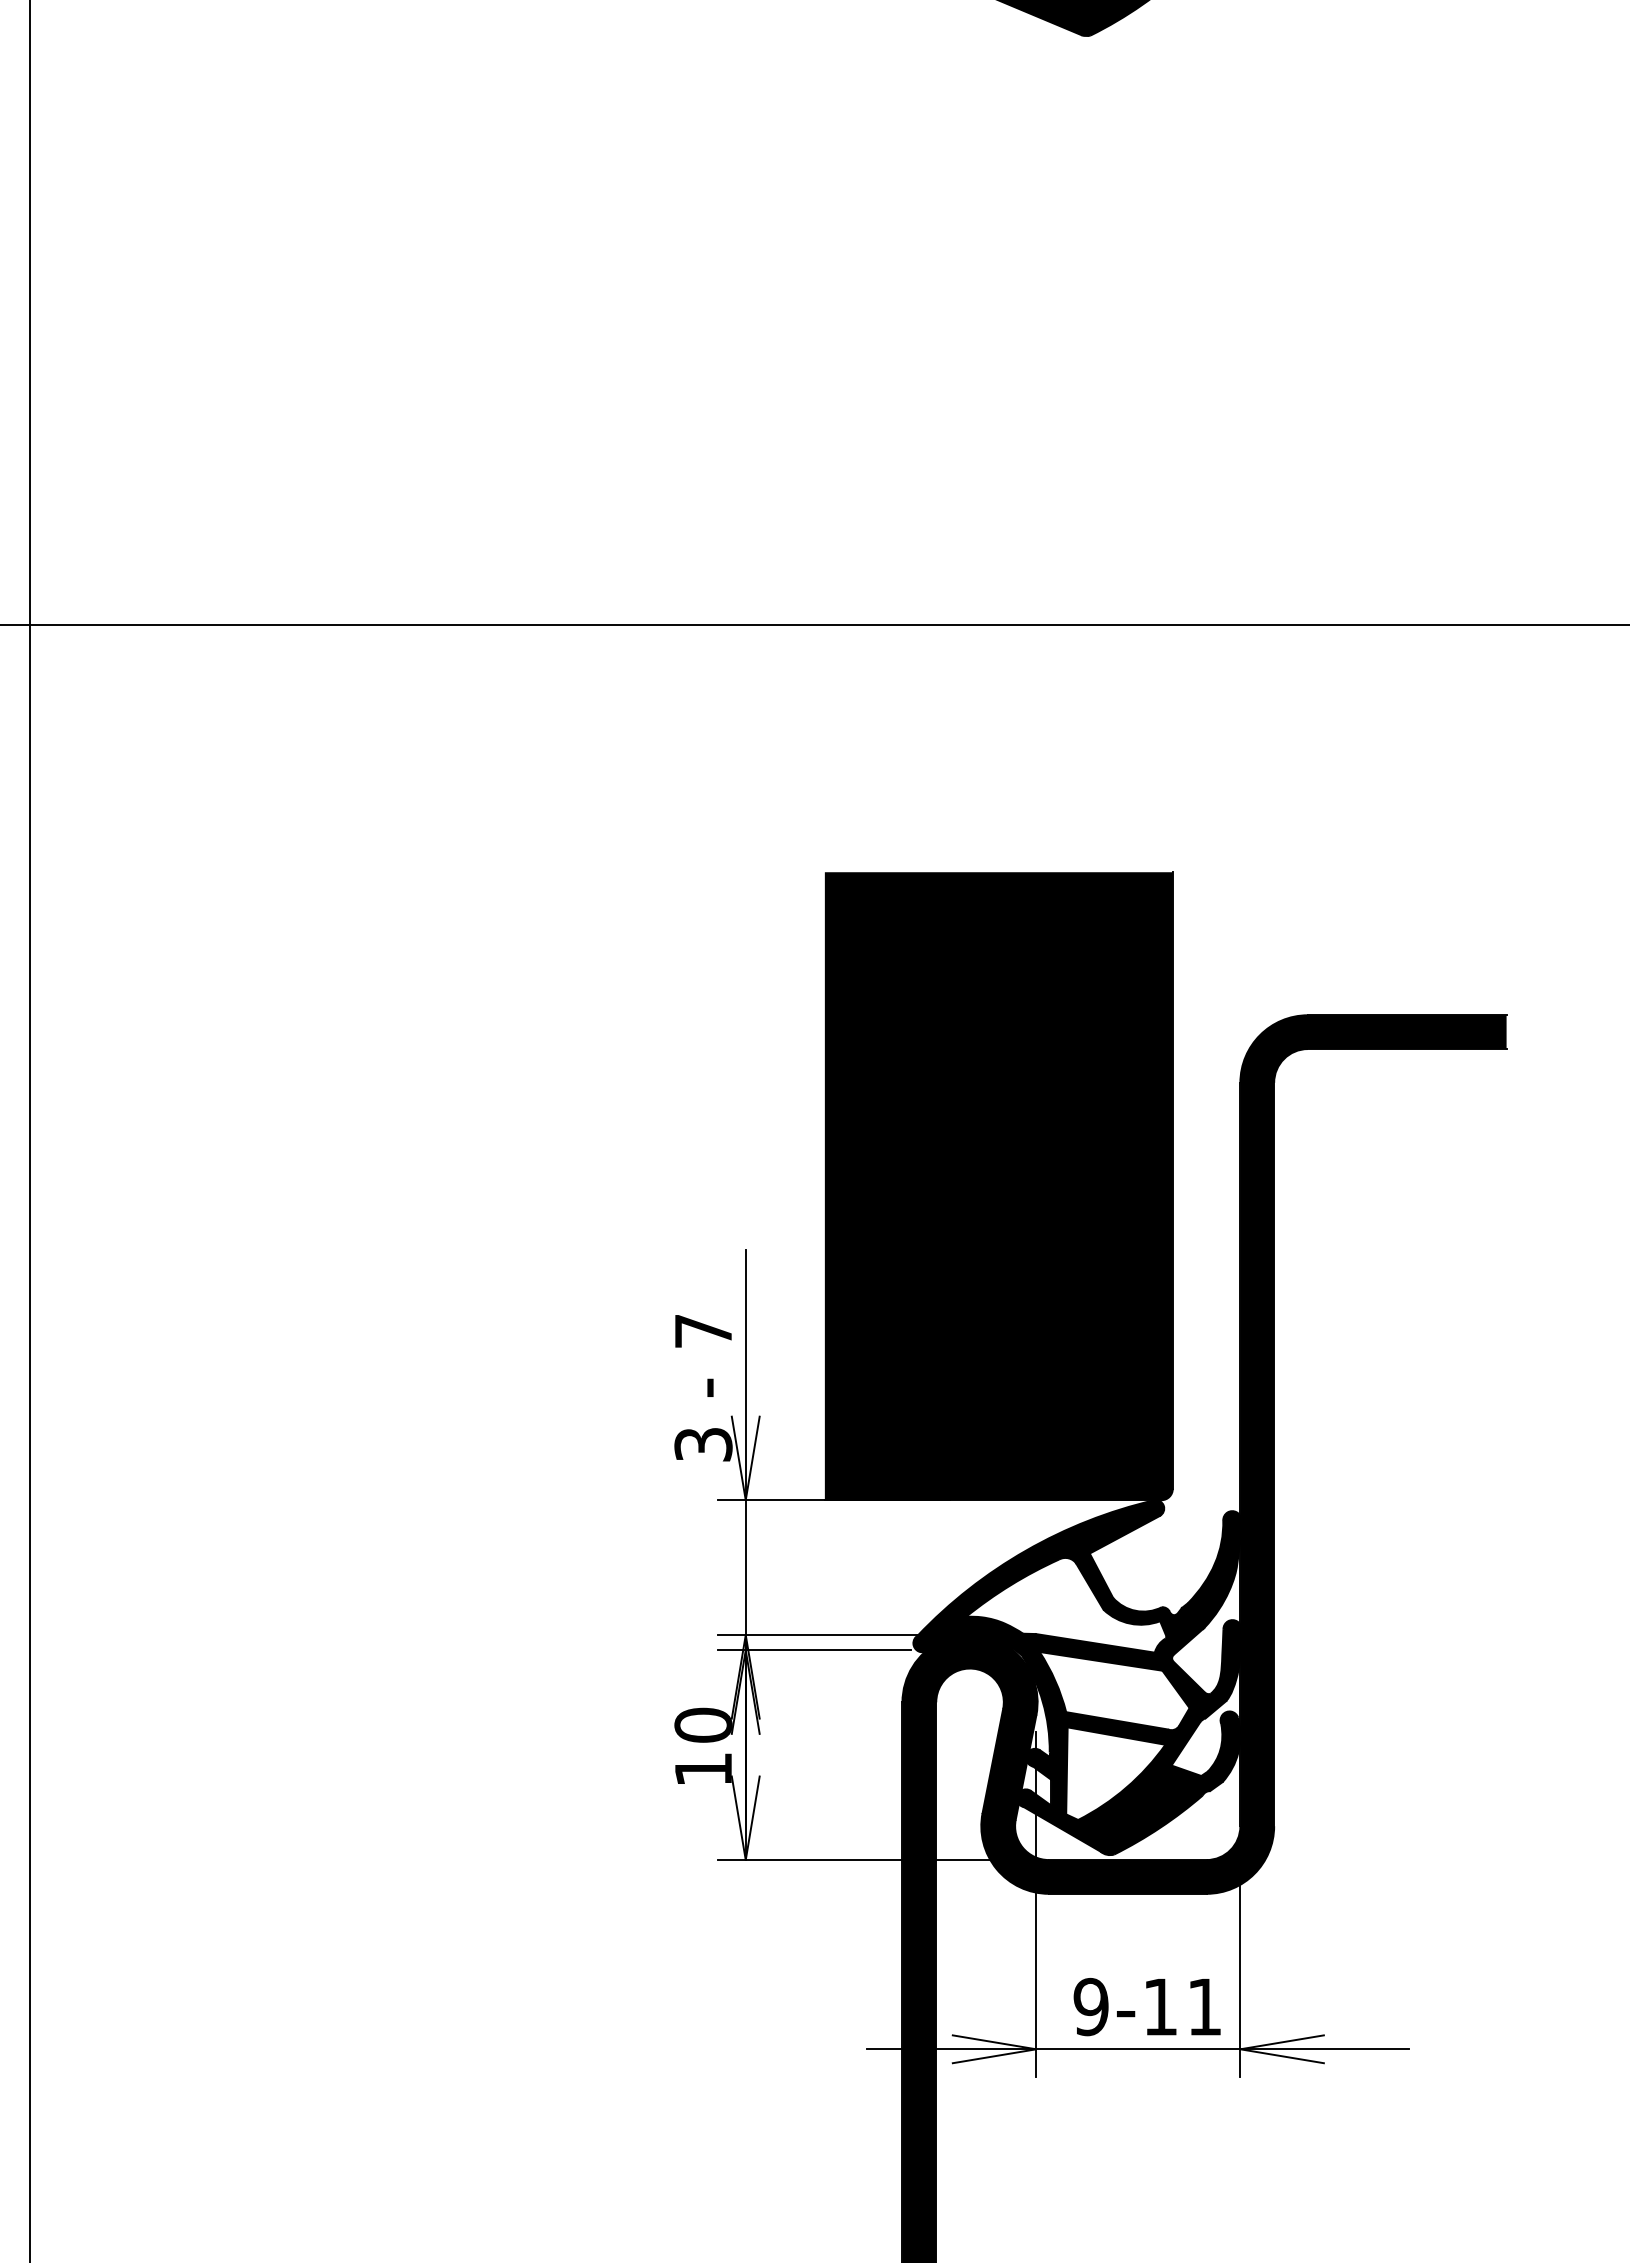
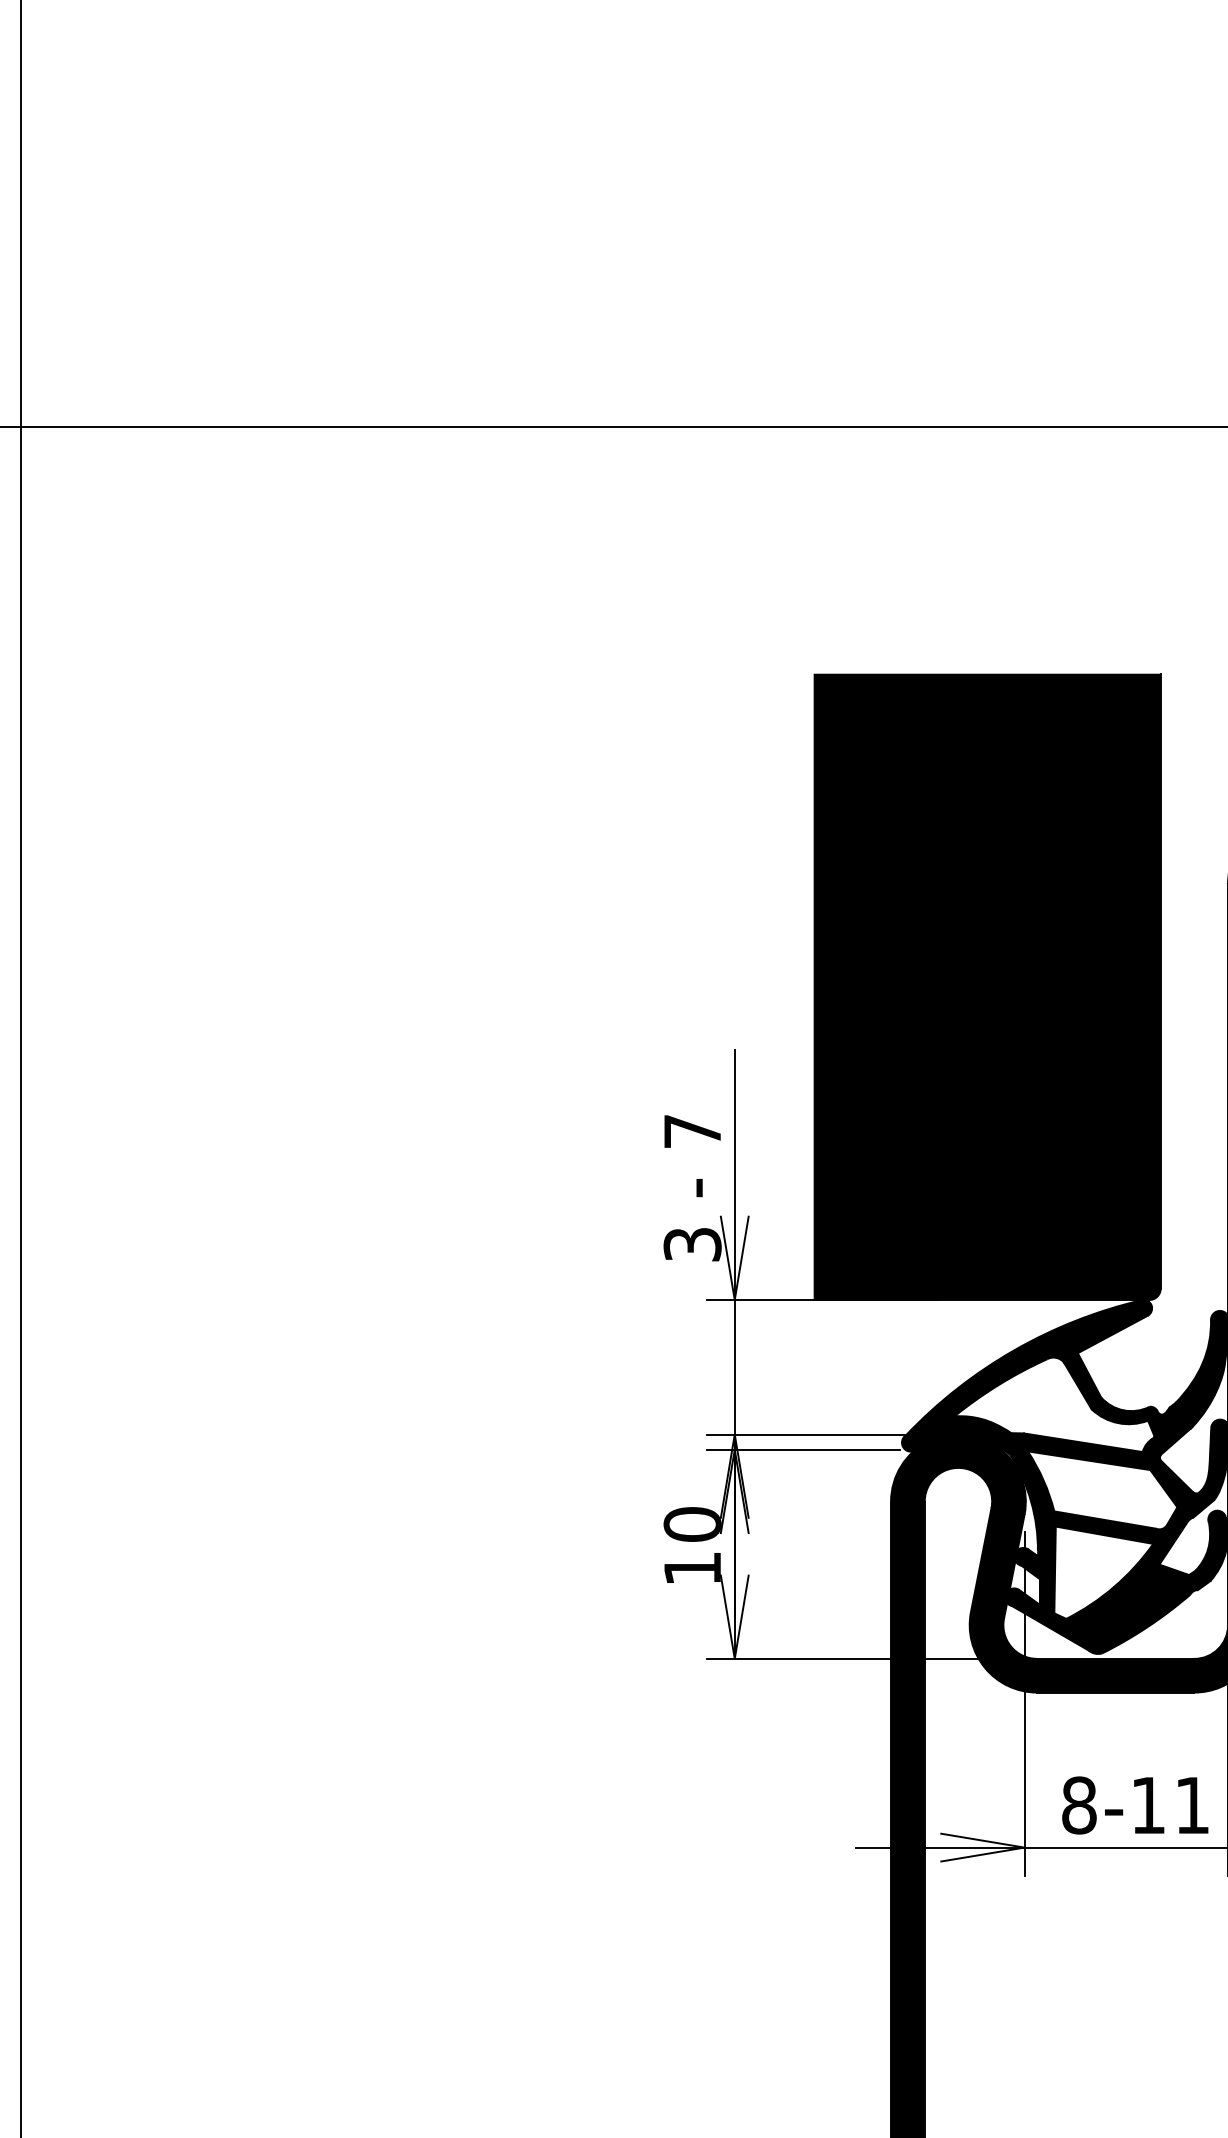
text: (1090, 2007) -> (1078, 1805), 9-11 -> 8-11

